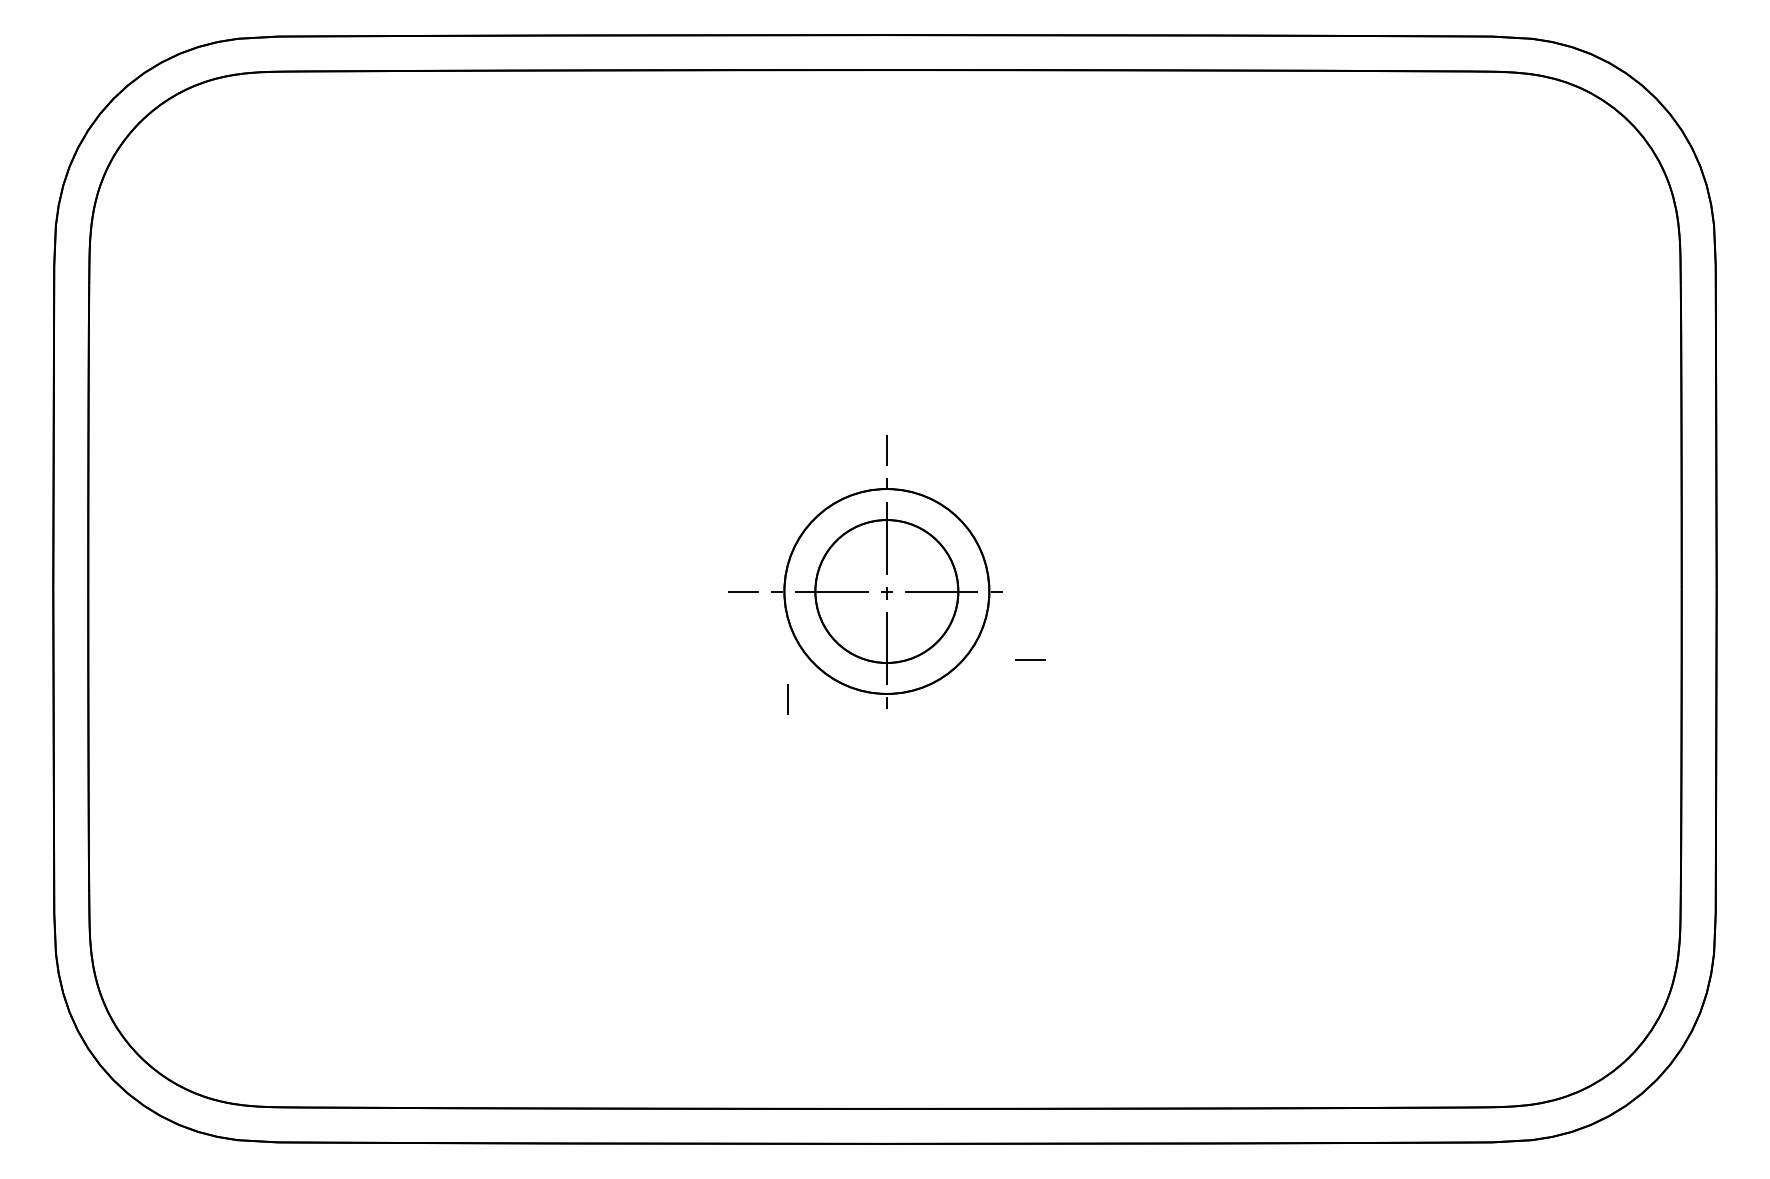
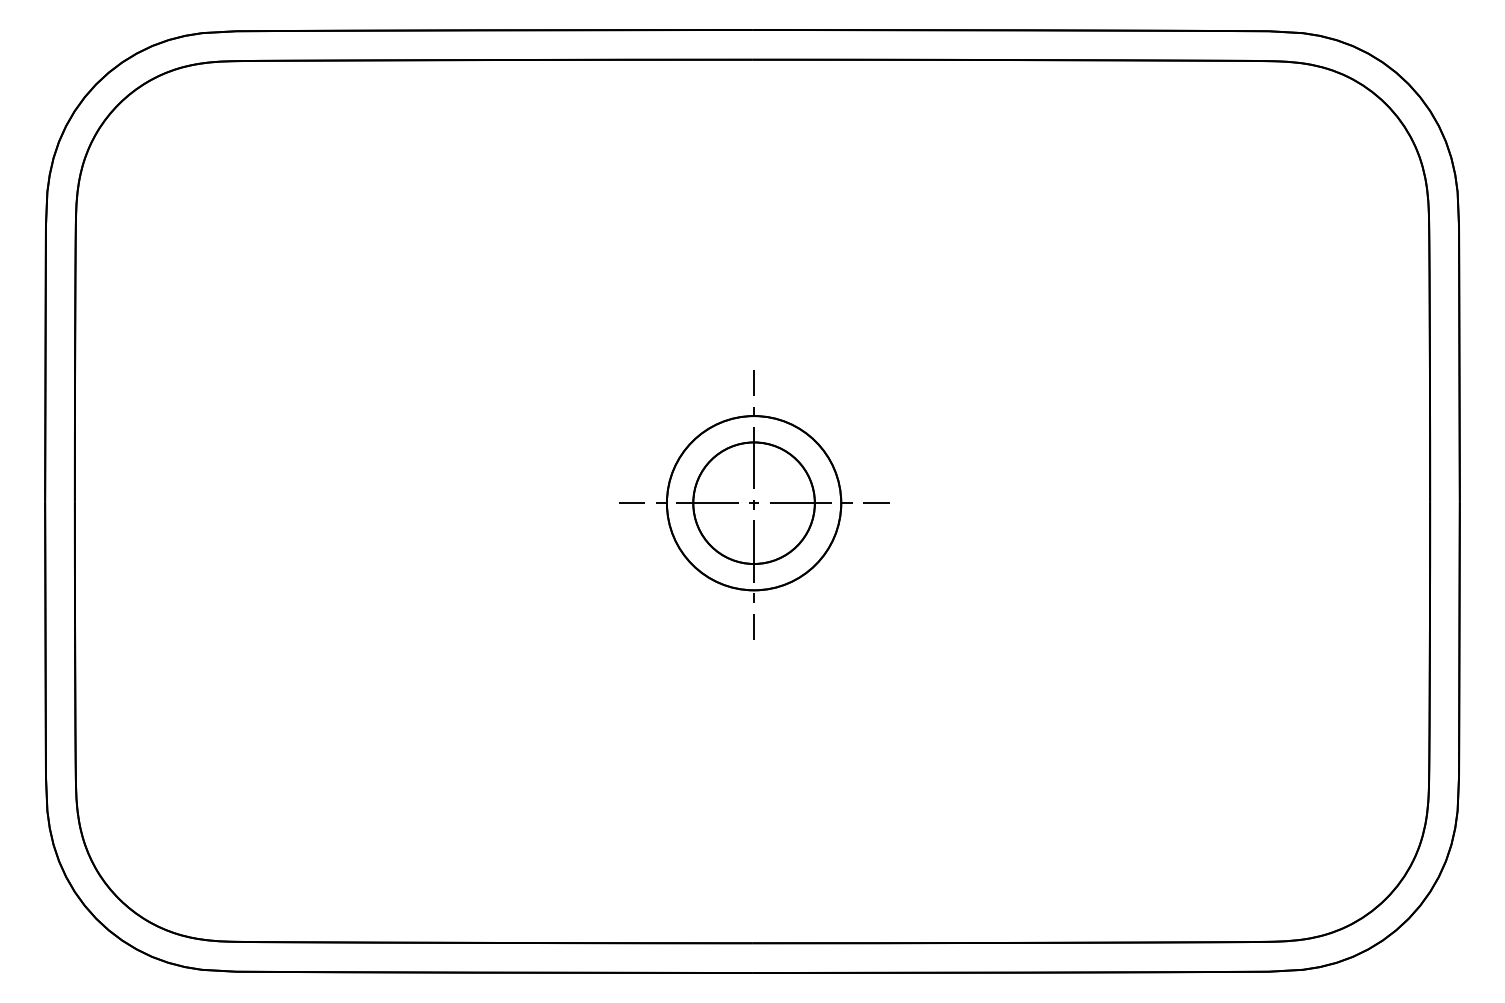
line: (1030, 658) -> (876, 502), moved
line: (787, 698) -> (753, 626), moved

